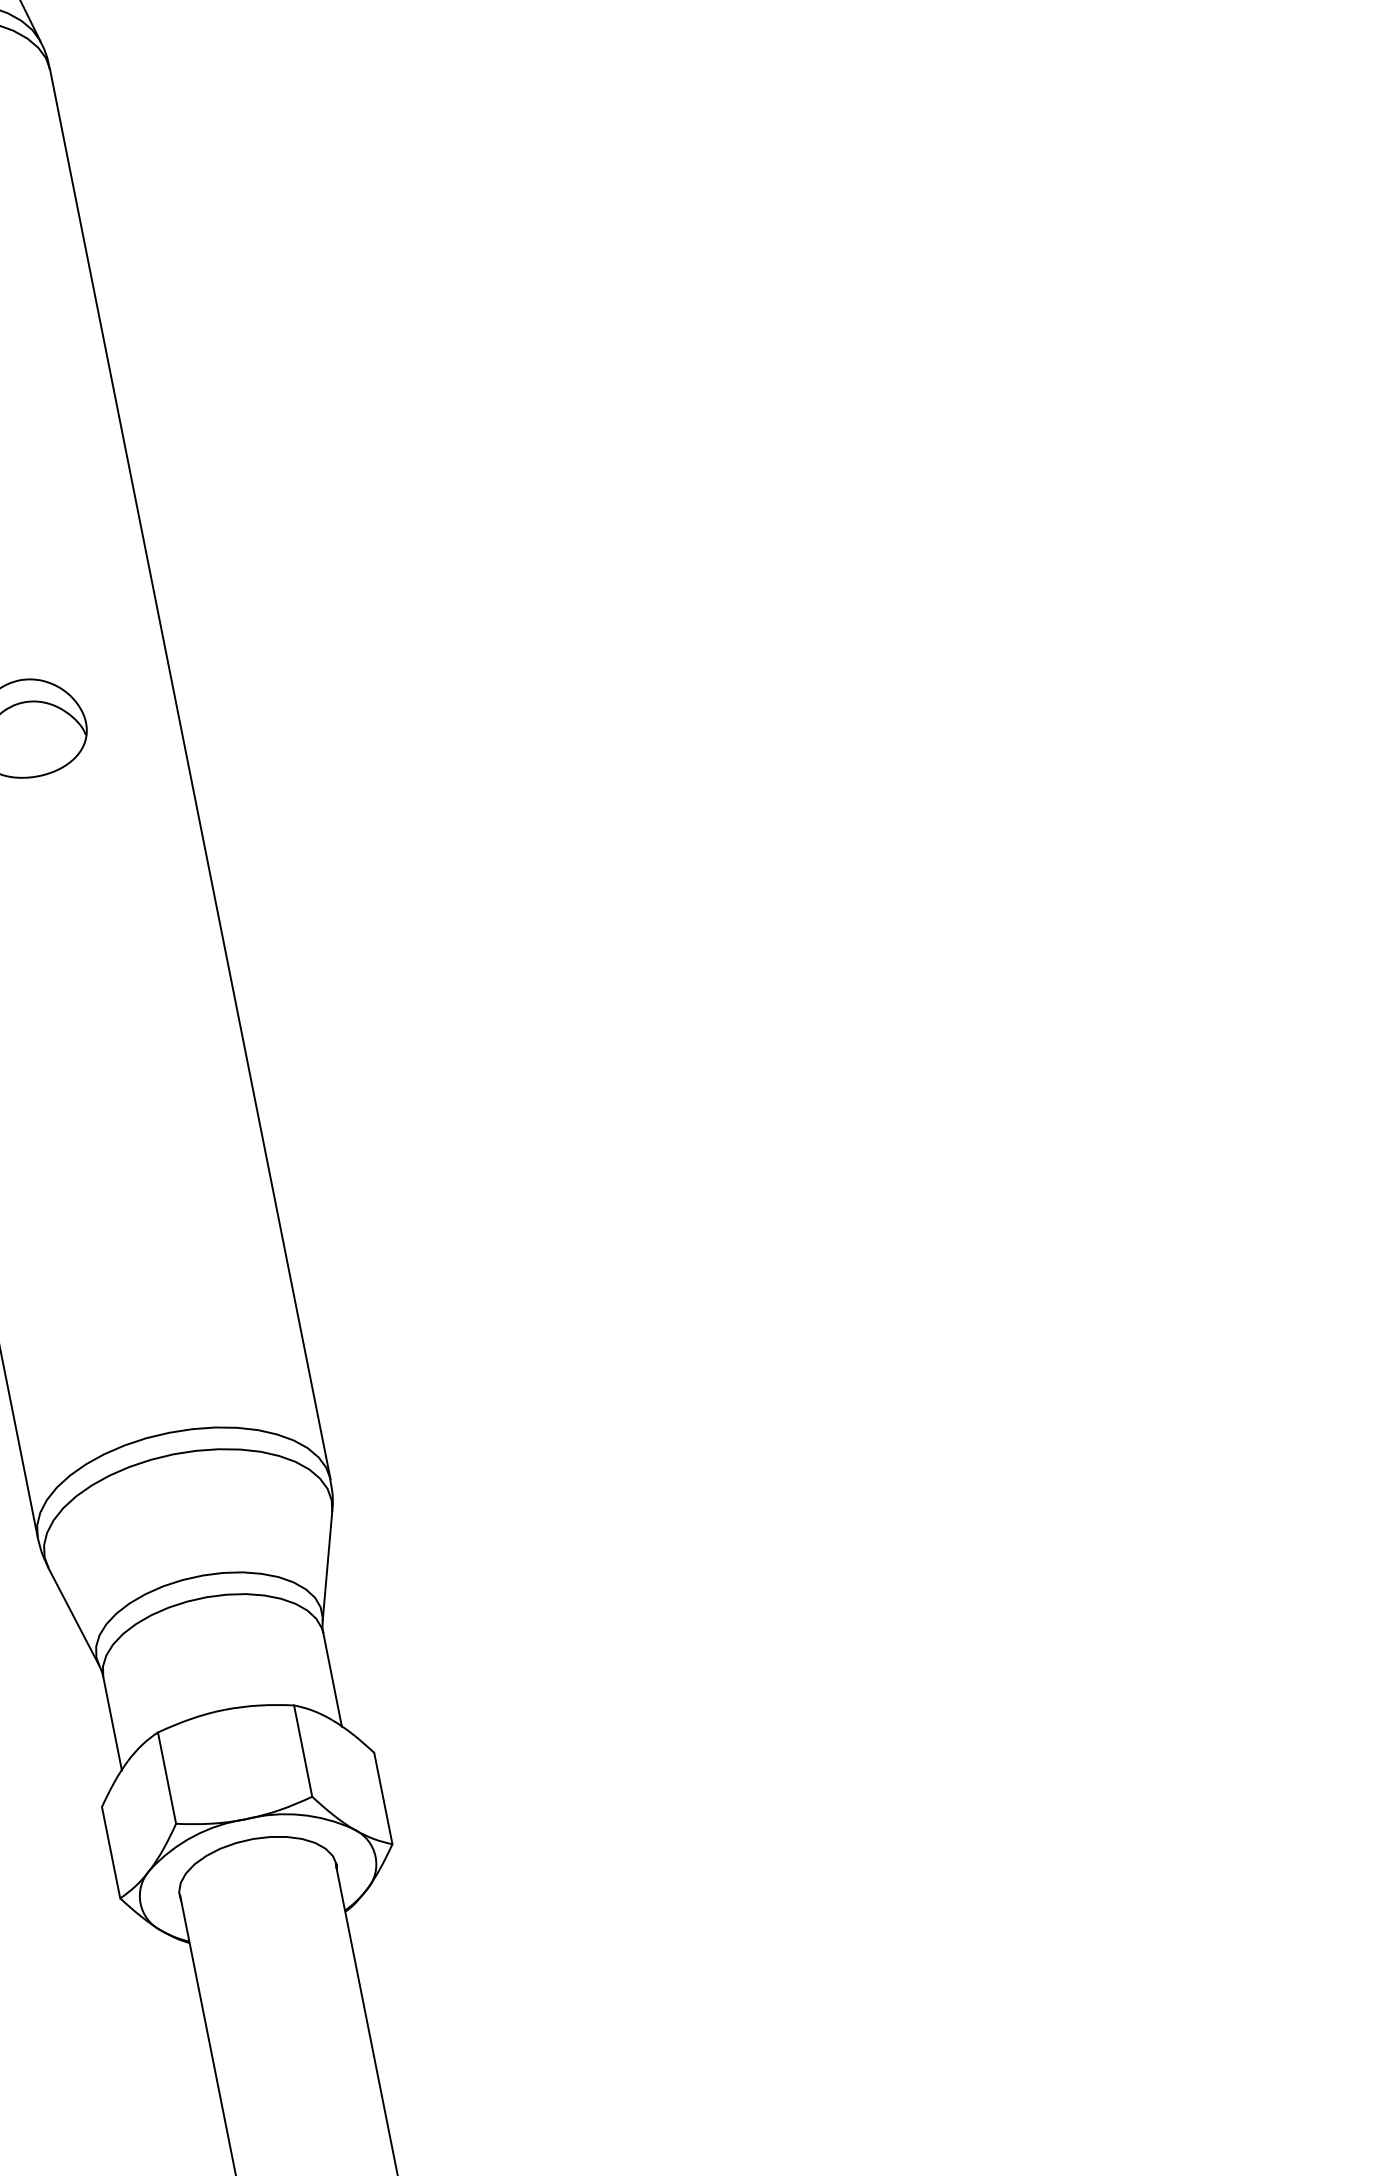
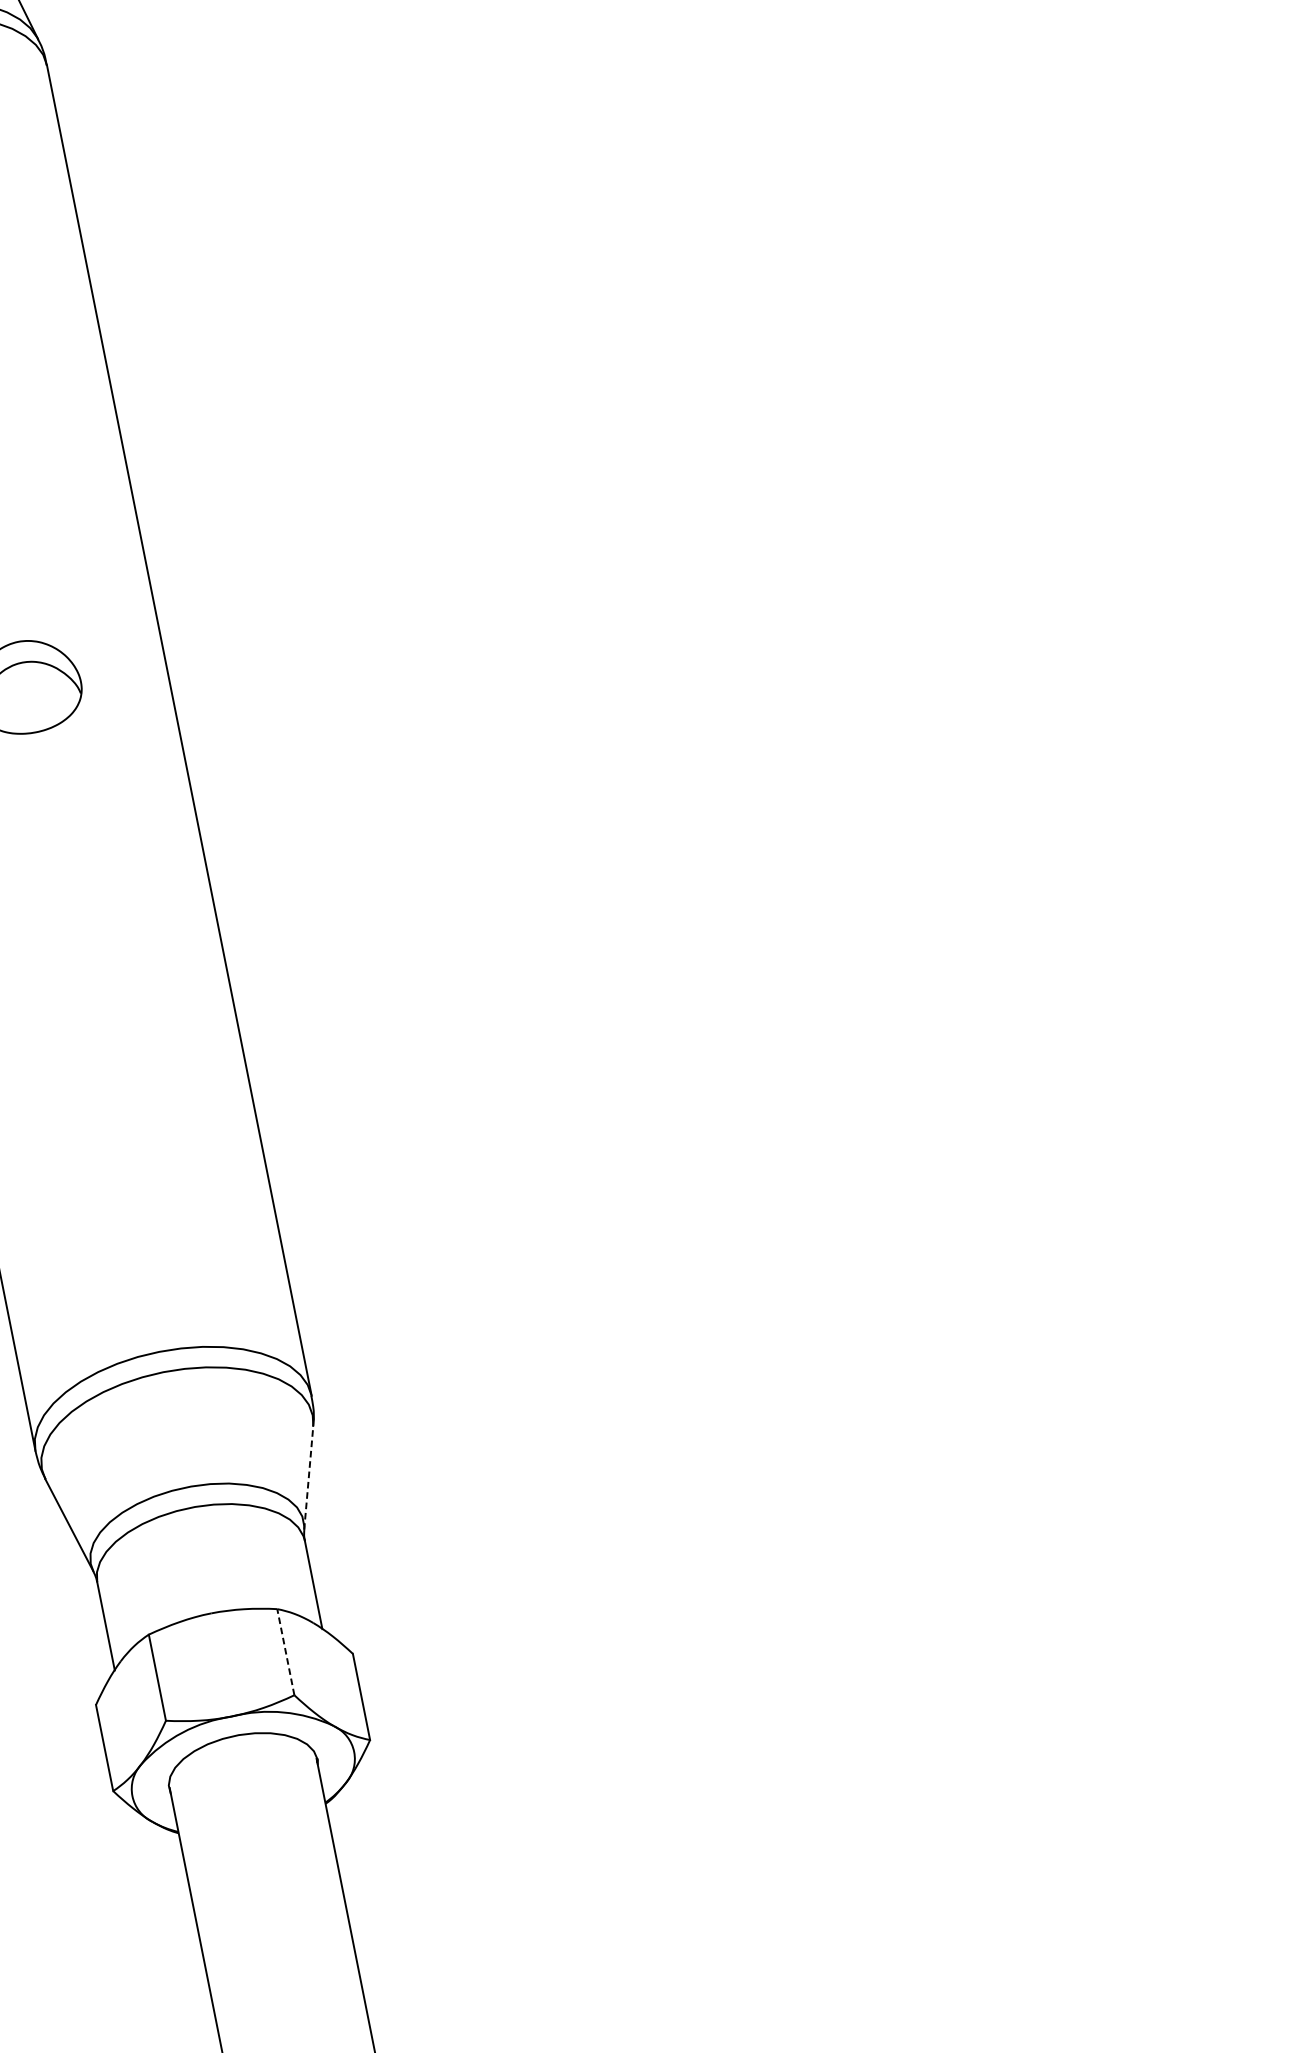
line: (327, 1565) -> (308, 1477), solid -> dashed
line: (303, 1751) -> (286, 1652), solid -> dashed

